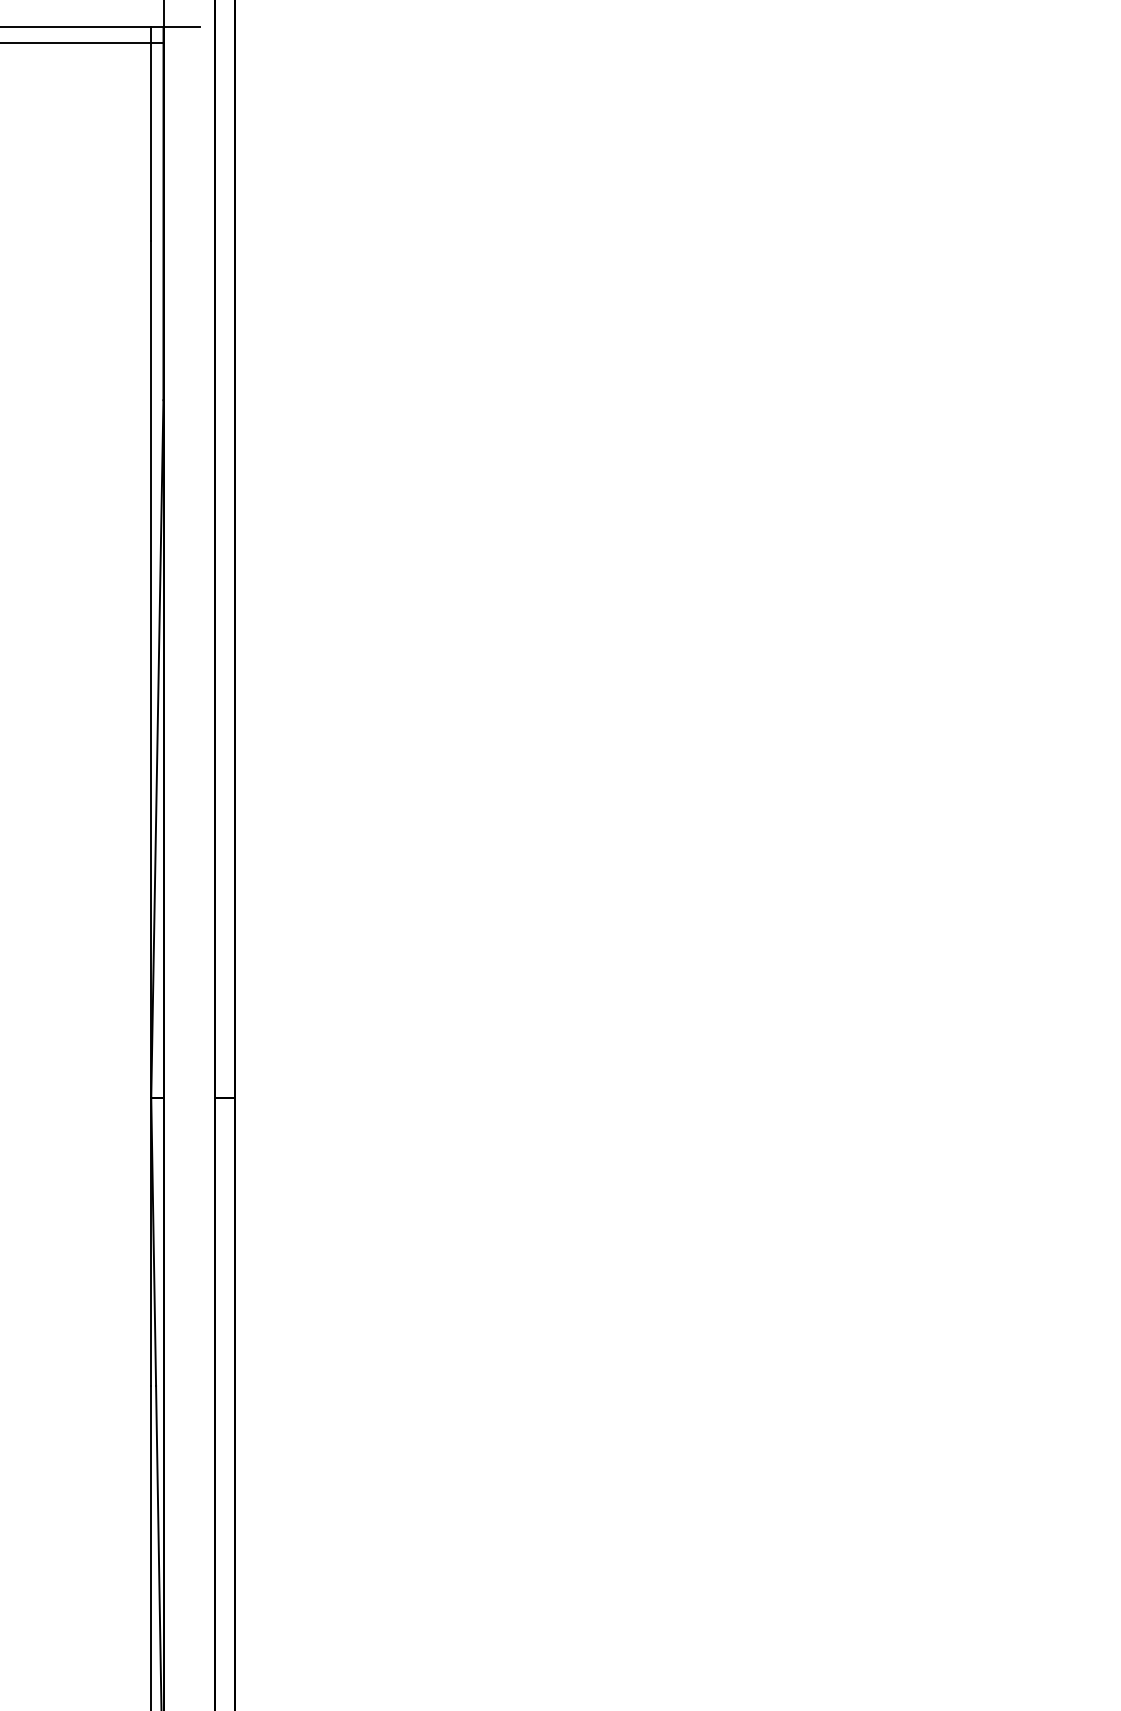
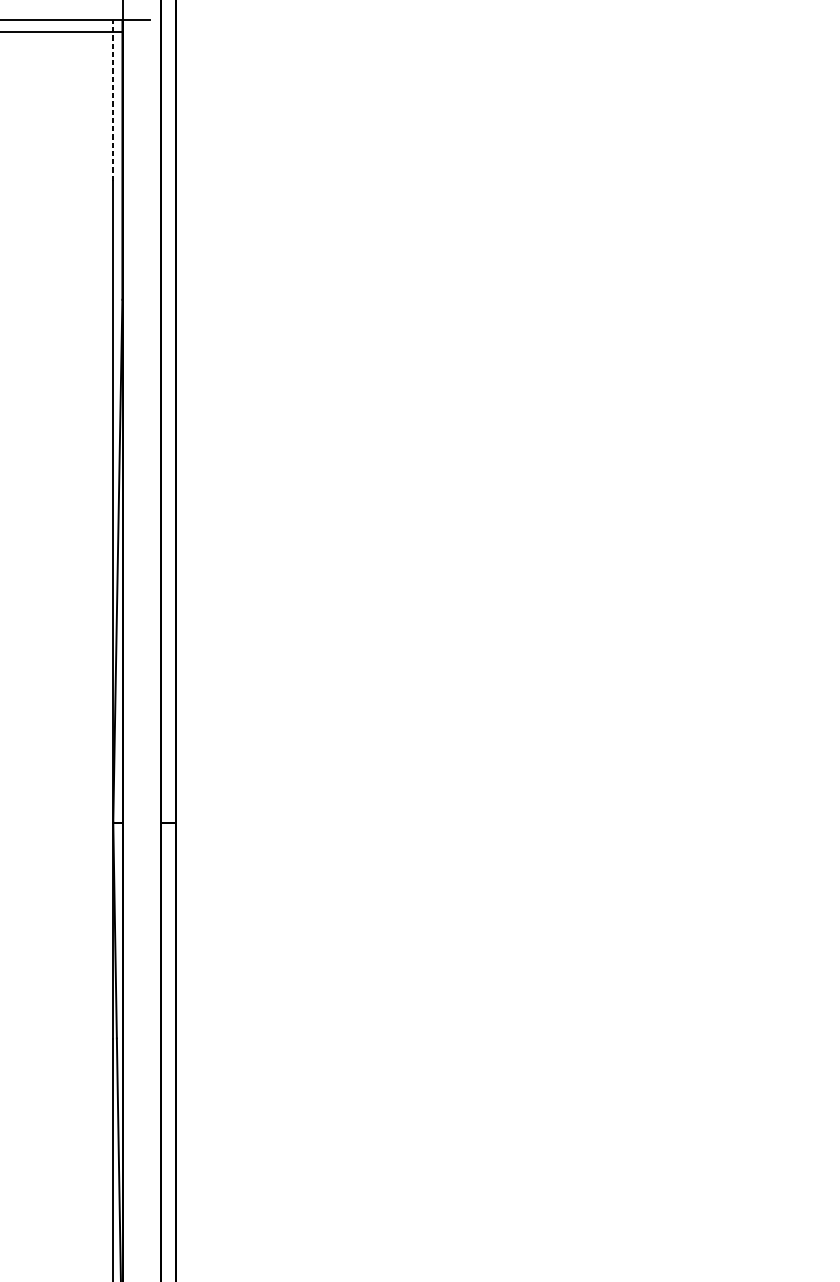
line: (151, 133) -> (113, 99), solid -> dashed

